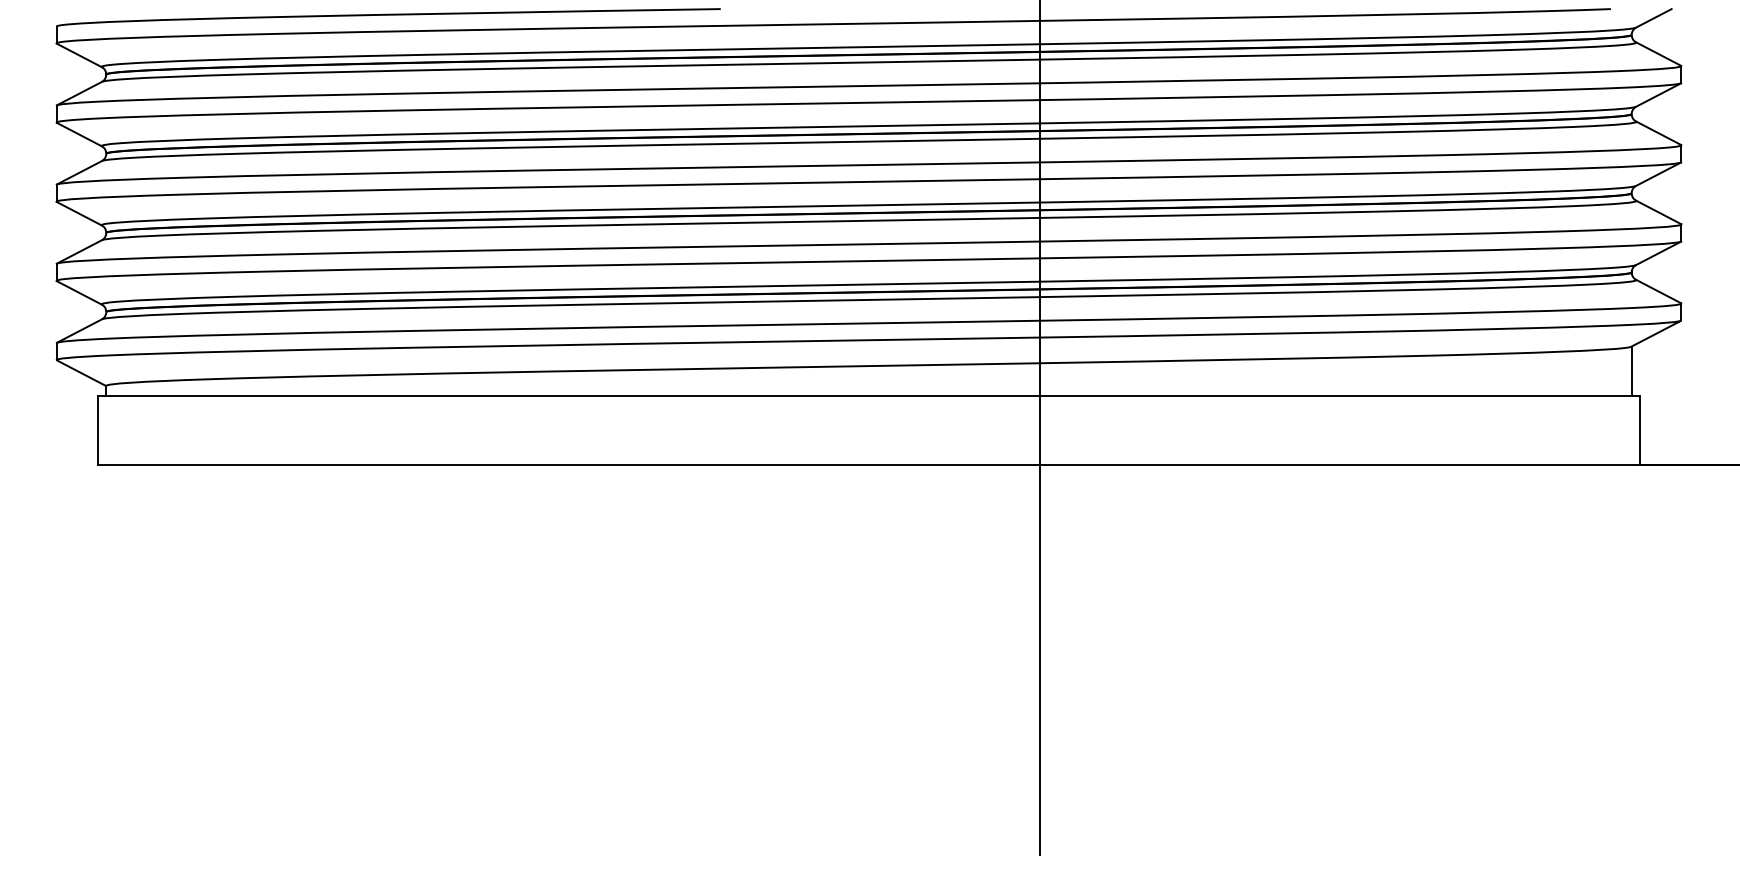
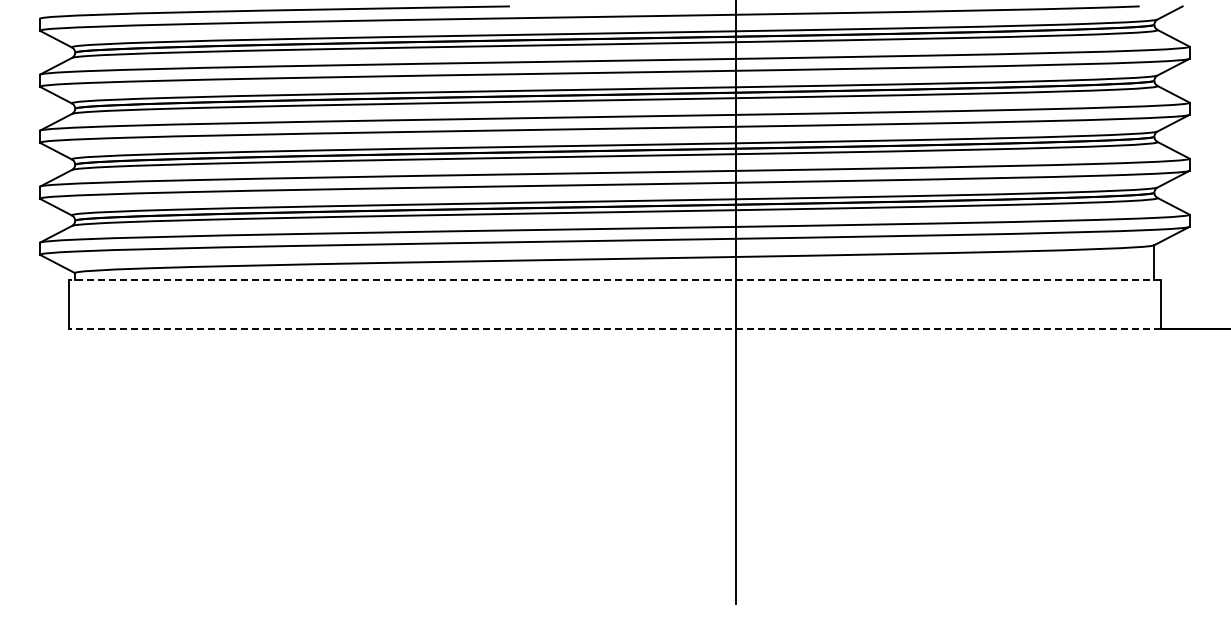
line: (868, 396) -> (614, 280), solid -> dashed
line: (868, 465) -> (614, 329), solid -> dashed

